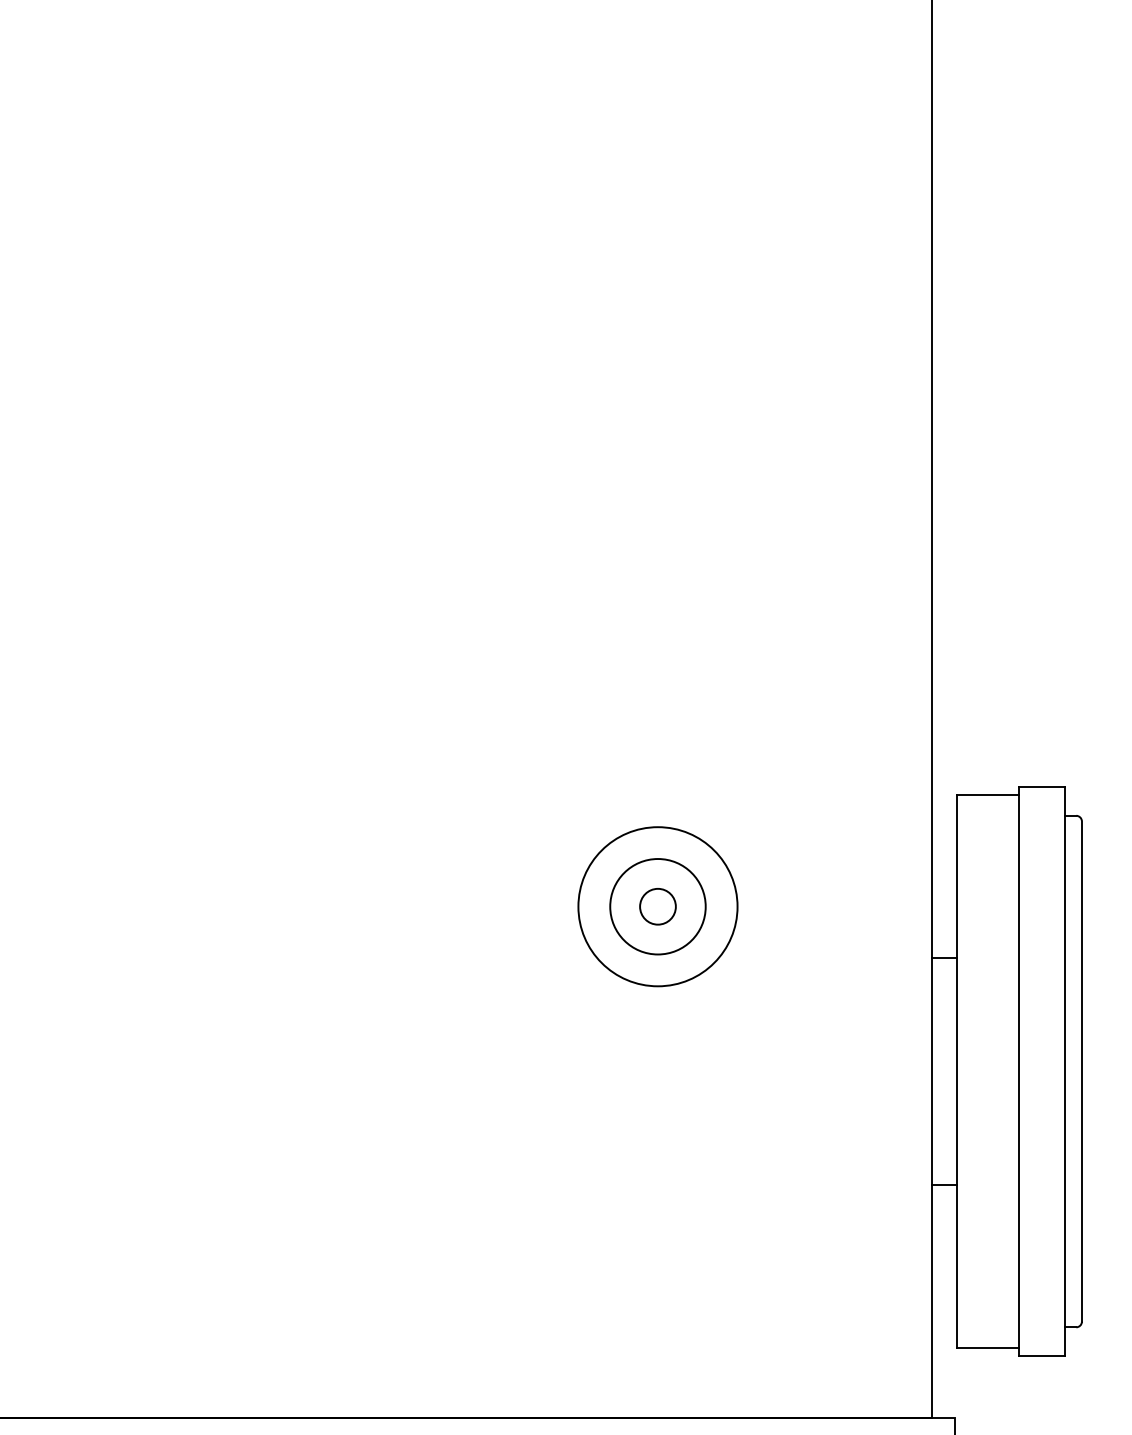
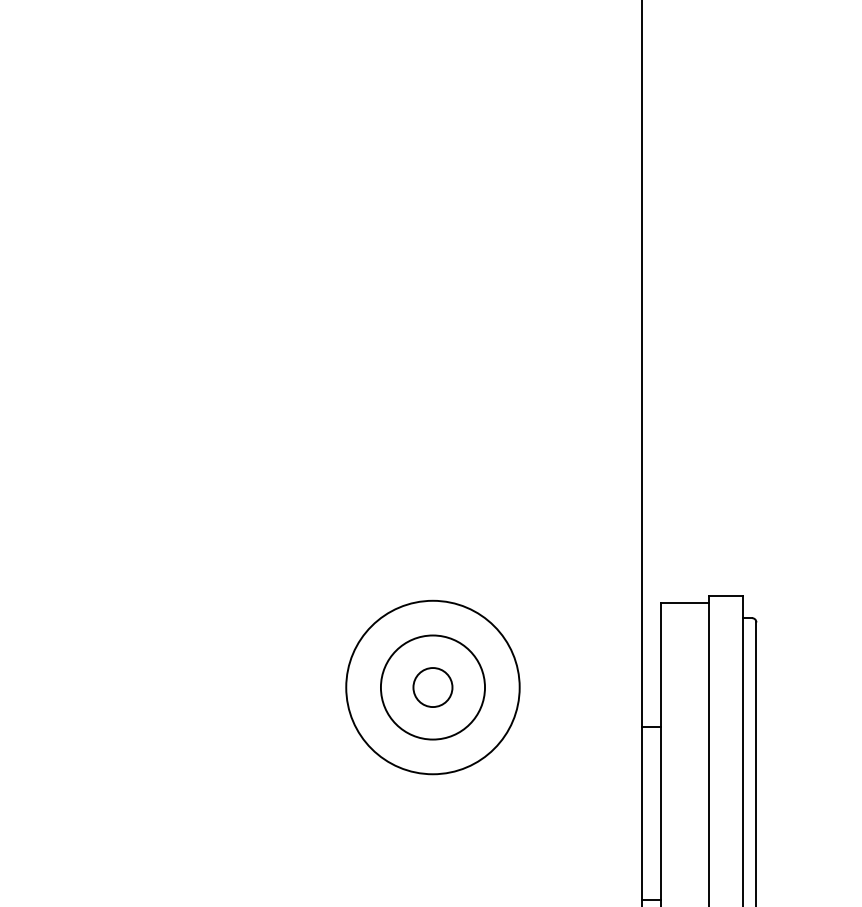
circle: (657, 906) -> (432, 687), size x1.43
circle: (657, 906) -> (432, 687), size x1.43
circle: (657, 906) -> (432, 687), size x1.43

